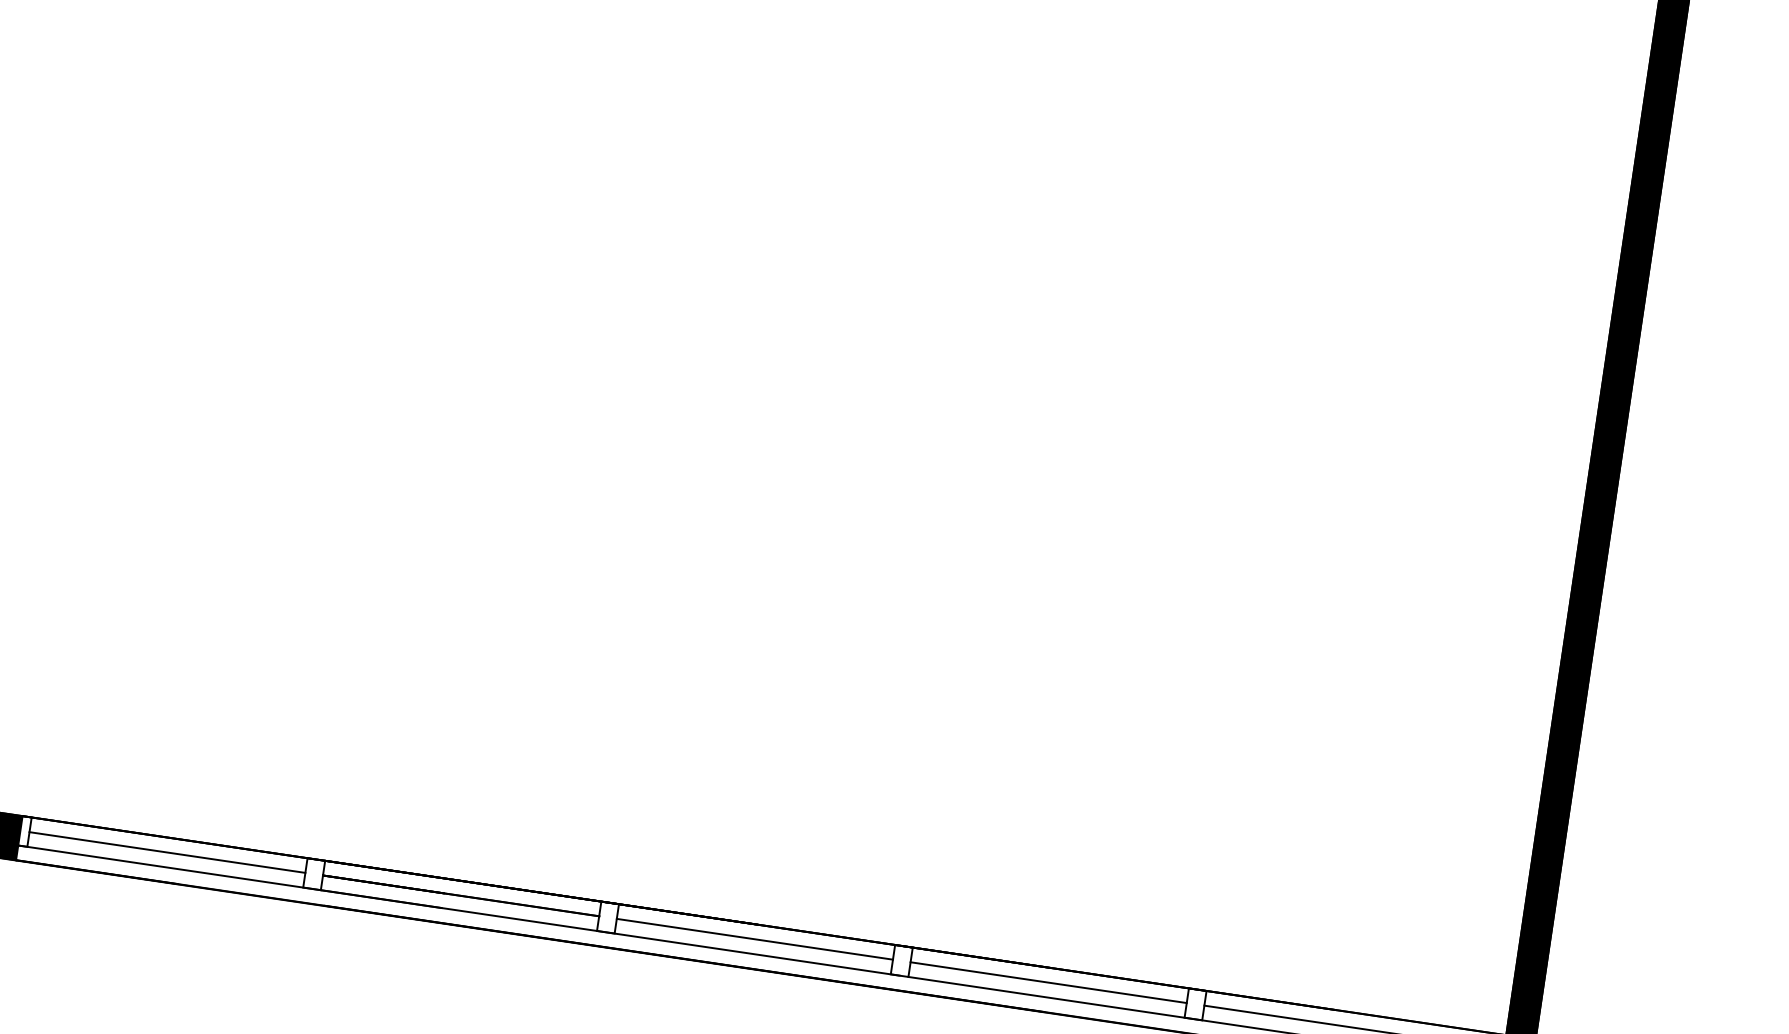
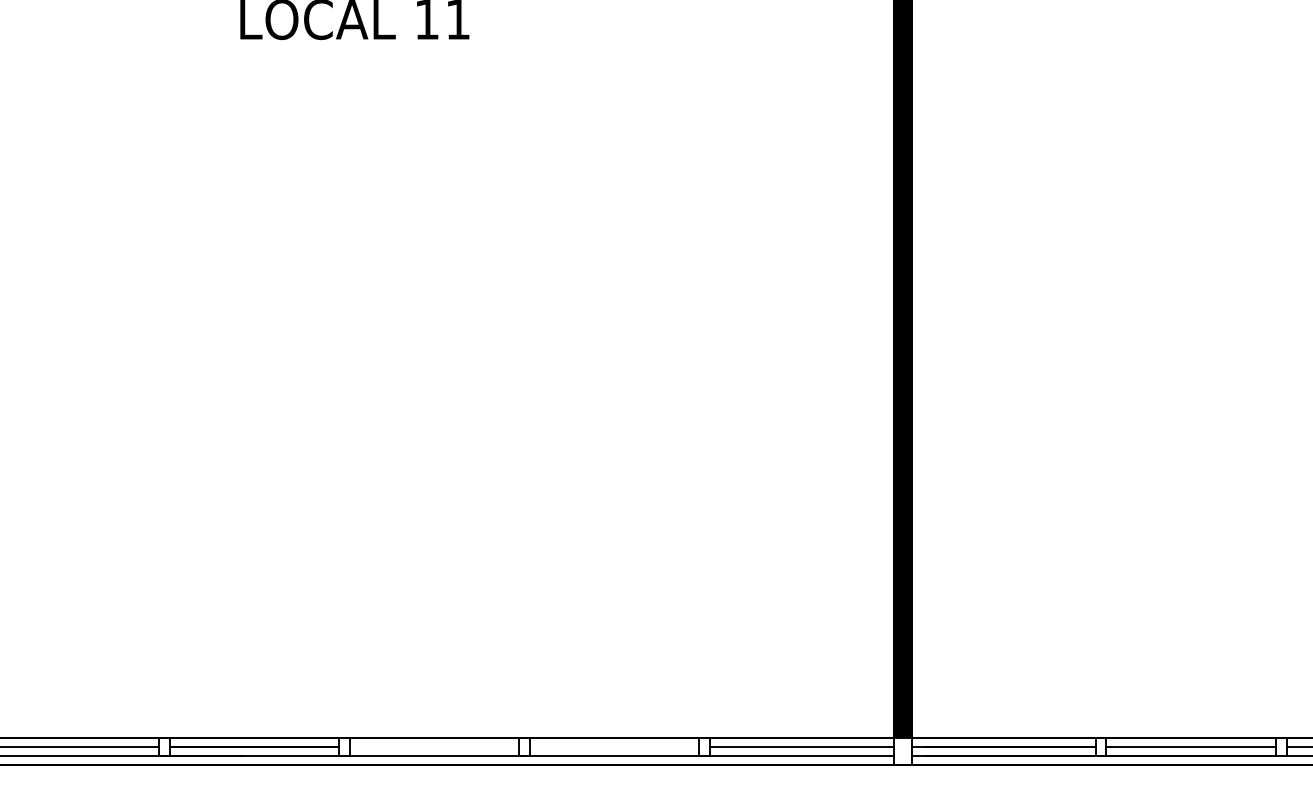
line: (754, 938) -> (434, 746), removed
line: (1048, 981) -> (614, 746), removed

